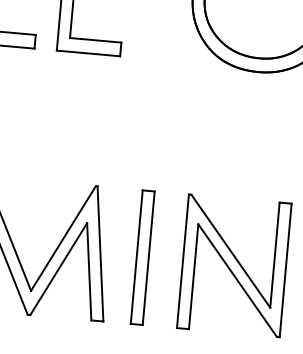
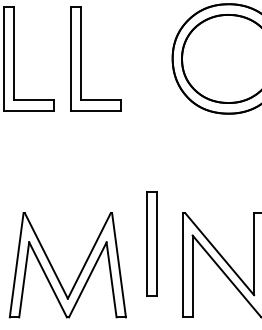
part: (142, 256) -> (151, 243), moved

